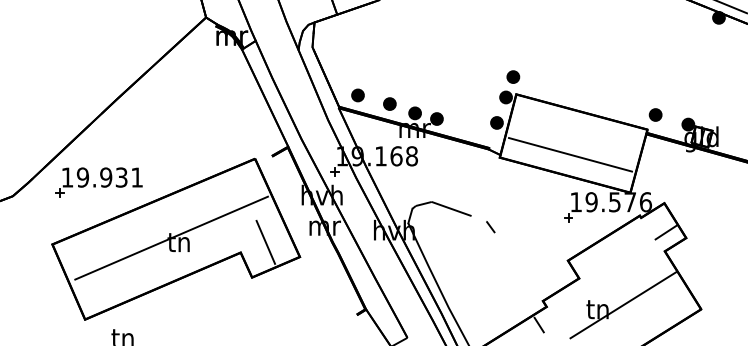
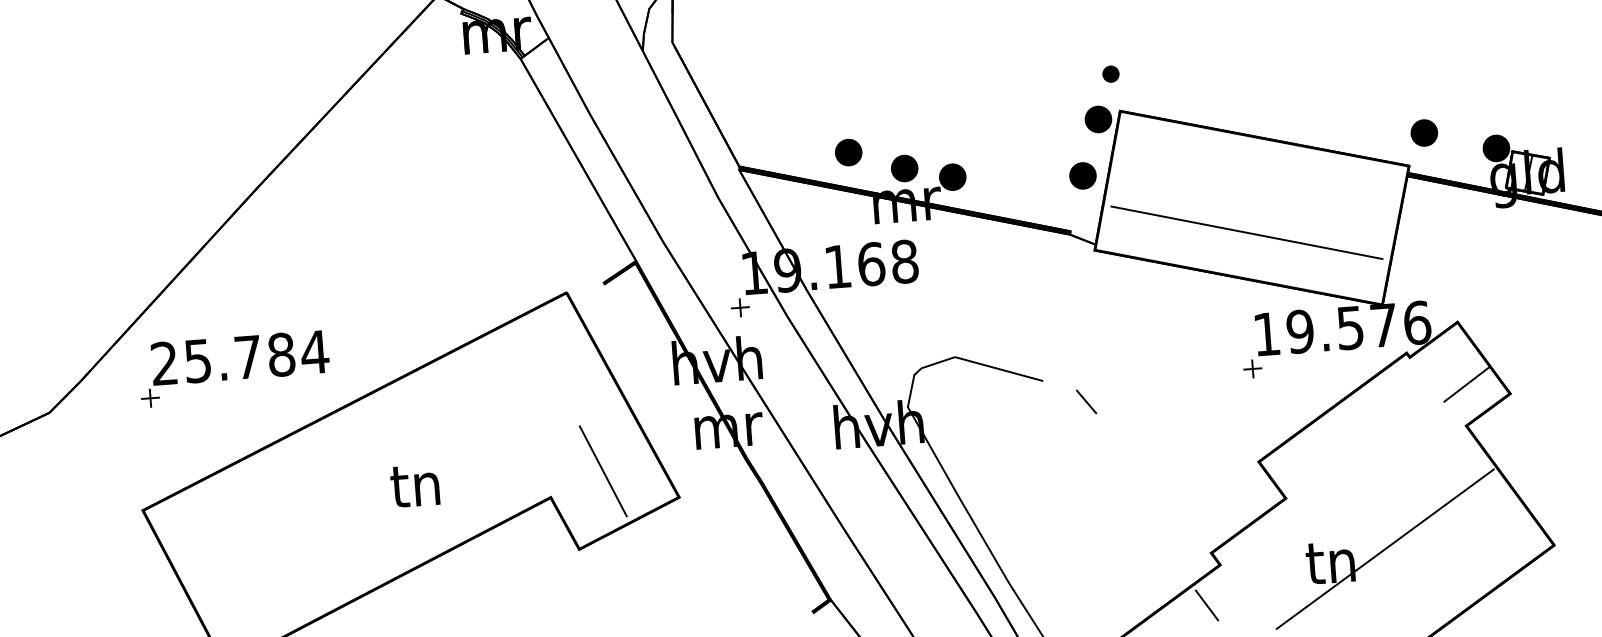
part: (513, 76) -> (1111, 72), size x0.6
part: (357, 95) -> (777, 139), removed
text: (102, 177) -> (240, 357), 19.931 -> 25.784
line: (171, 237) -> (398, 476), removed

